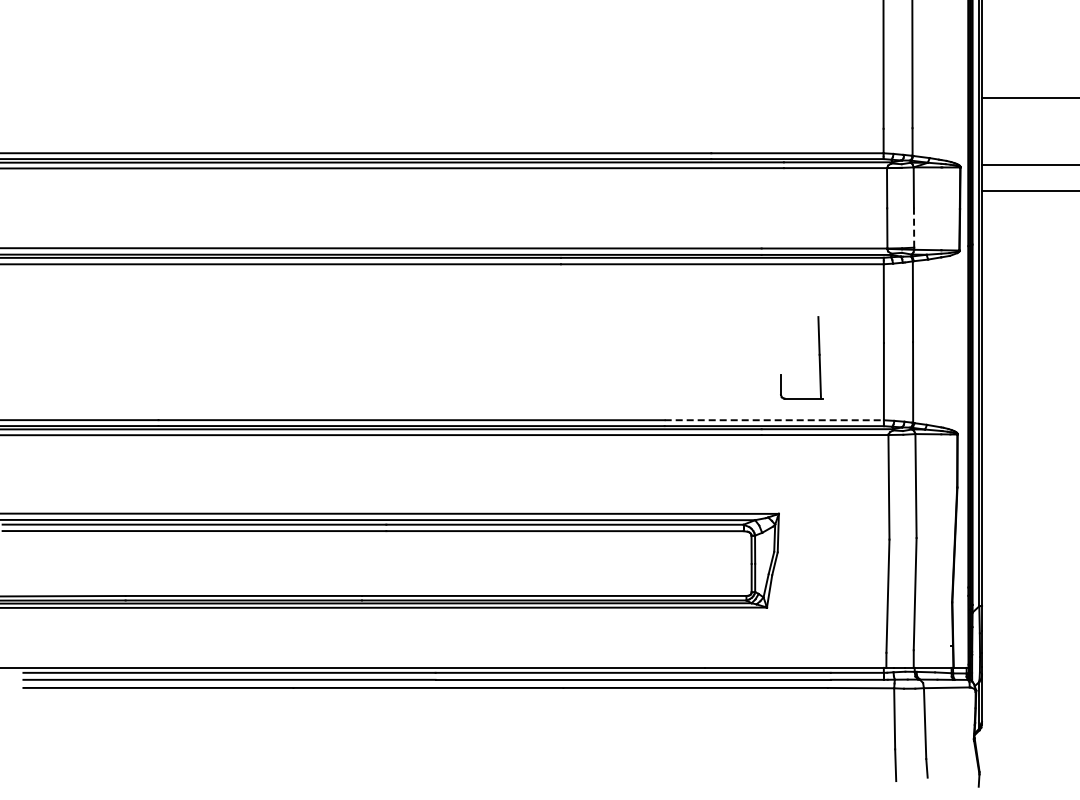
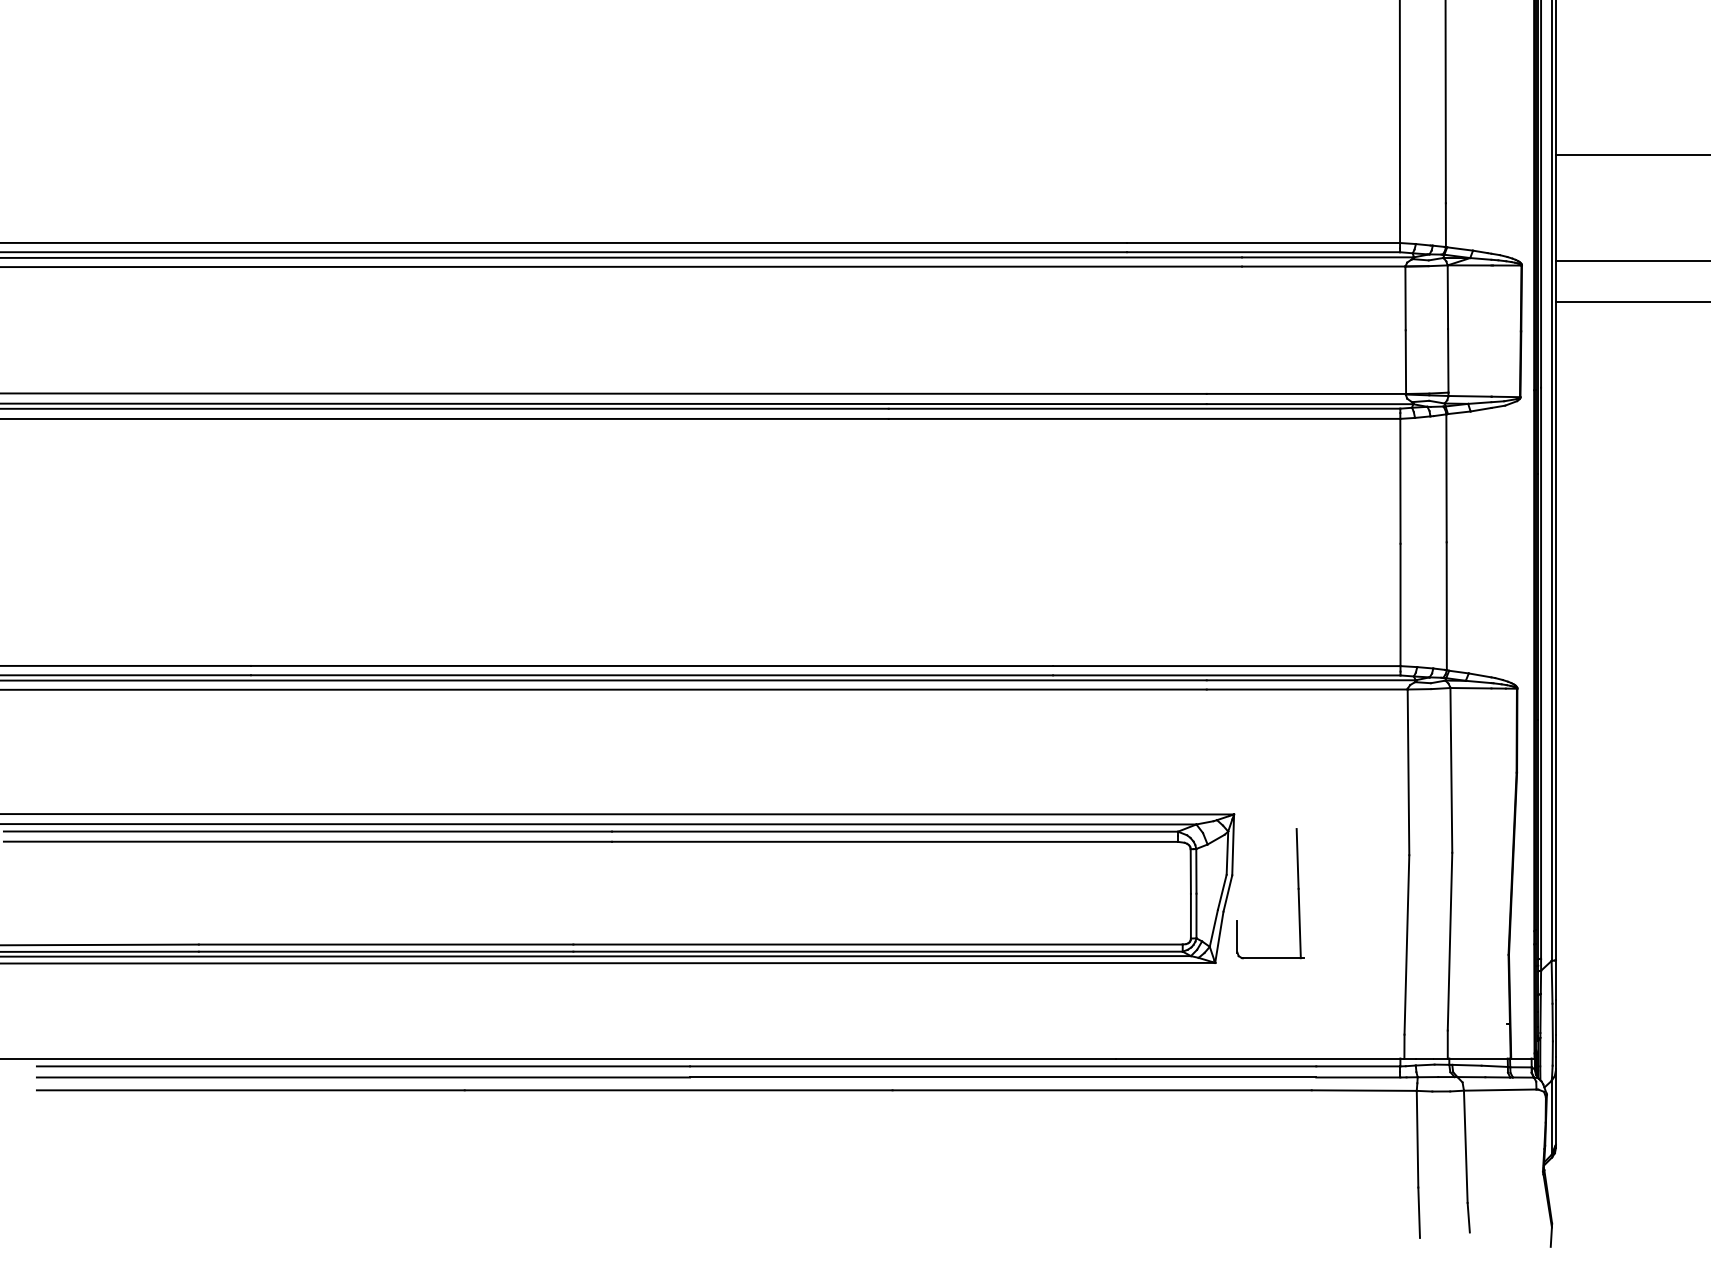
line: (914, 227) -> (1448, 360), dashed -> solid
part: (818, 357) -> (1296, 893), moved
line: (774, 420) -> (1227, 666), dashed -> solid

